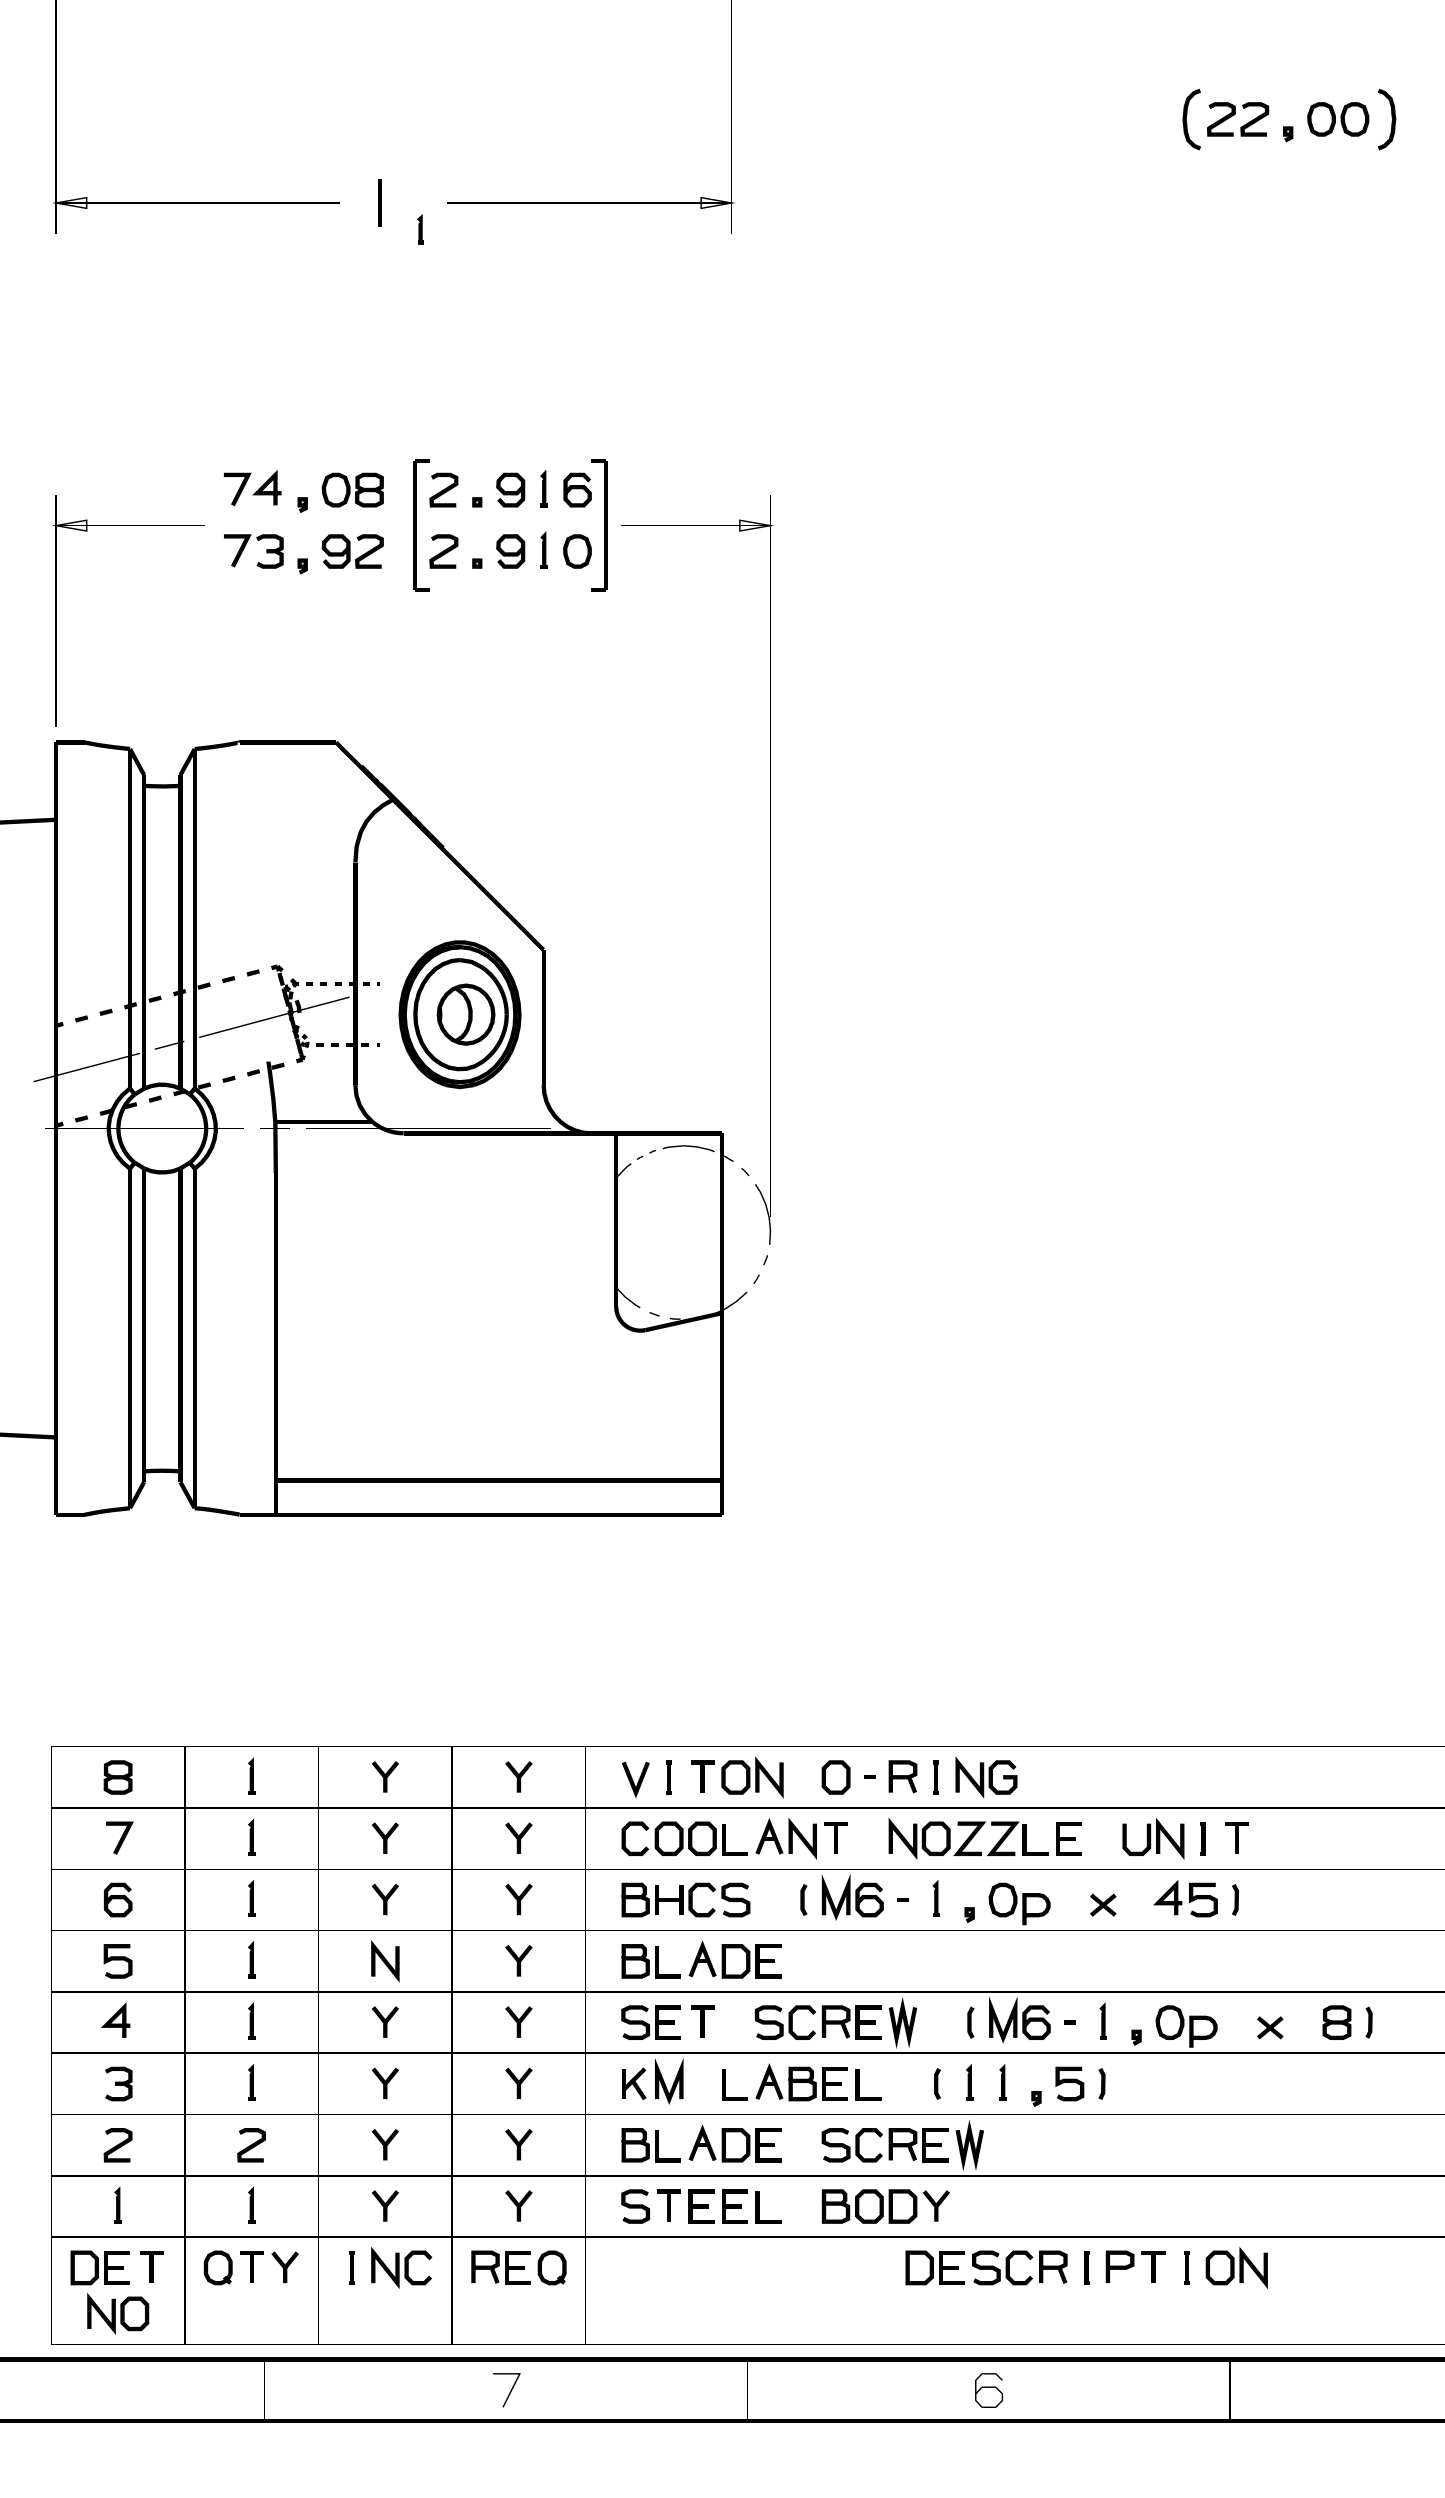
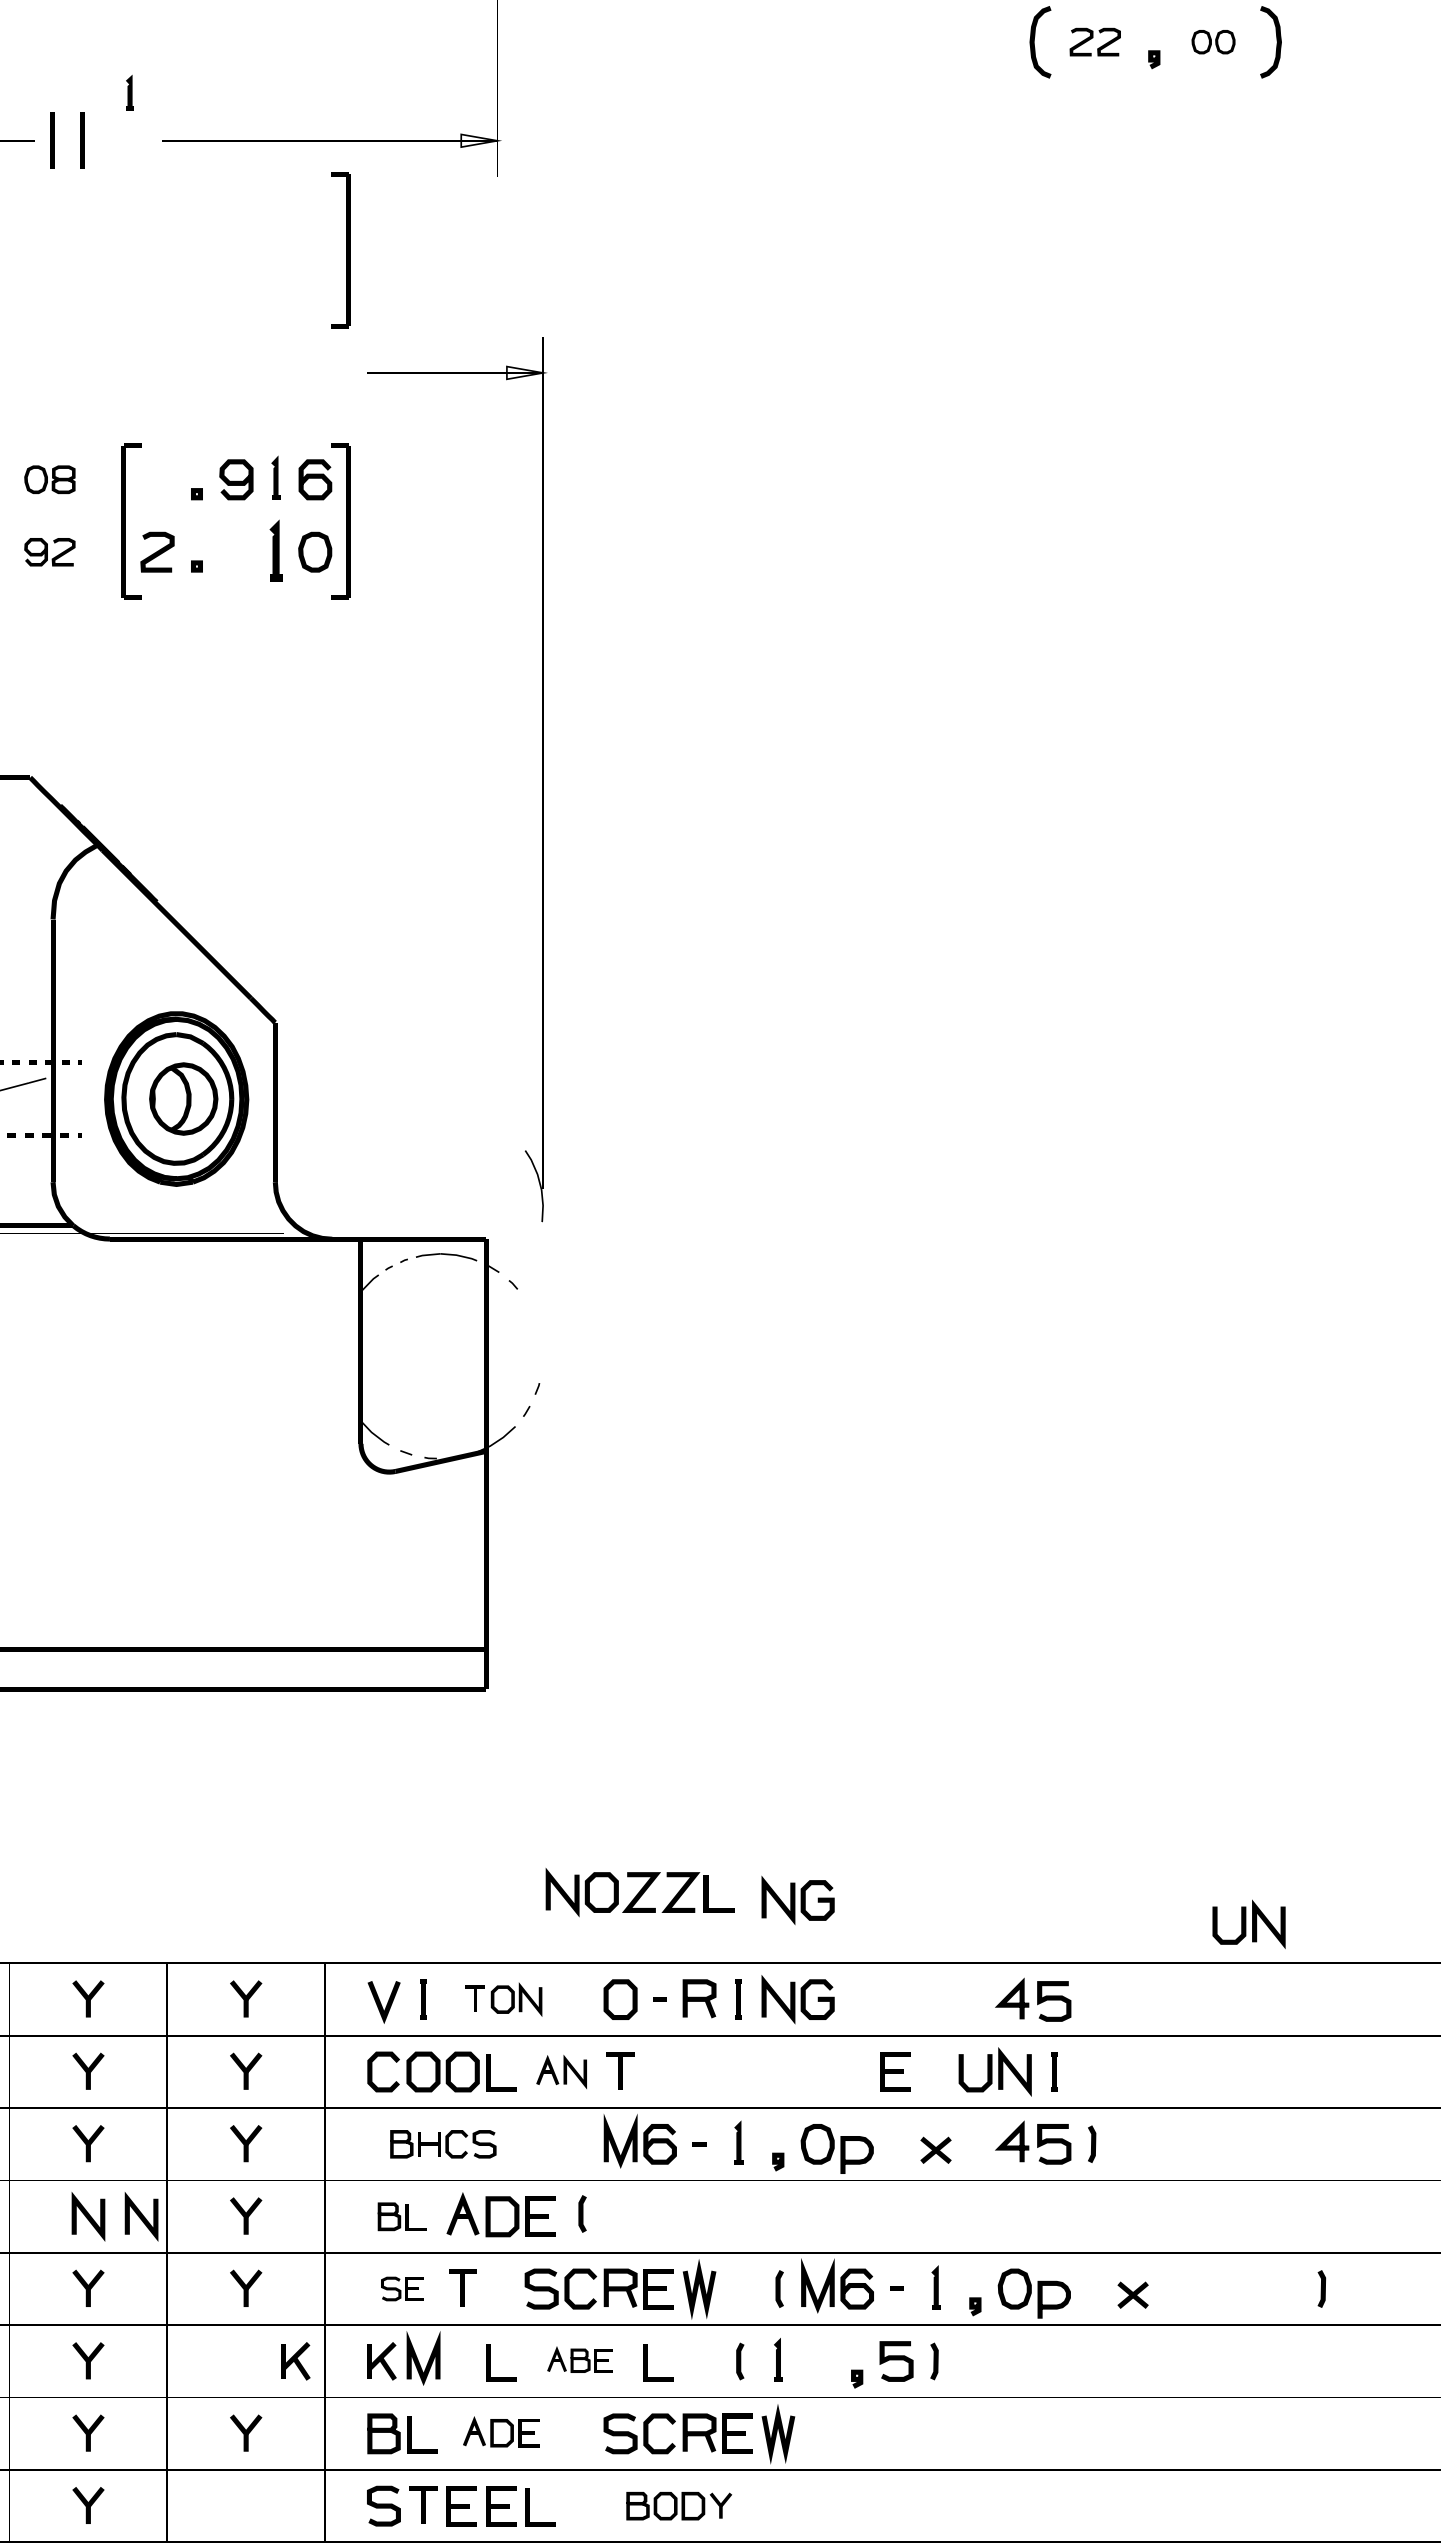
part: (1238, 119) -> (1095, 42), size x0.7
part: (1338, 119) -> (1213, 42), size x0.6
line: (354, 202) -> (52, 140), added
part: (420, 229) -> (129, 92), moved
part: (599, 295) -> (341, 249), added
part: (352, 489) -> (49, 479), size x0.7
curve: (443, 489) -> (157, 479), removed
part: (543, 549) -> (275, 549), size x1.4
part: (352, 551) -> (49, 552), size x0.7
curve: (510, 552) -> (236, 553), removed
part: (770, 869) -> (543, 778), moved
part: (986, 1693) -> (798, 1900), added
part: (1368, 1713) -> (1249, 1924), added
part: (737, 1777) -> (504, 1999), size x0.7
part: (1185, 1777) -> (1033, 1999), added
part: (1236, 1837) -> (1093, 2070), removed
part: (785, 1838) -> (560, 2071), size x0.7
part: (968, 1838) -> (639, 1892), moved
part: (685, 1899) -> (442, 2143), size x0.7
line: (803, 1899) -> (582, 2213), moved
line: (430, 1961) -> (141, 2216), added
part: (650, 1961) -> (401, 2216), size x0.7
part: (650, 2022) -> (401, 2288), size x0.6
curve: (1336, 2022) -> (1211, 2288), removed
line: (1368, 2022) -> (1321, 2288), moved
part: (801, 2082) -> (579, 2359), size x0.6
part: (1002, 2082) -> (817, 2359), removed
part: (518, 2083) -> (245, 2360), removed
part: (561, 2083) -> (296, 2360), added
part: (734, 2143) -> (500, 2431), size x0.7
part: (518, 2205) -> (245, 2504), removed
part: (885, 2206) -> (678, 2506), size x0.7

